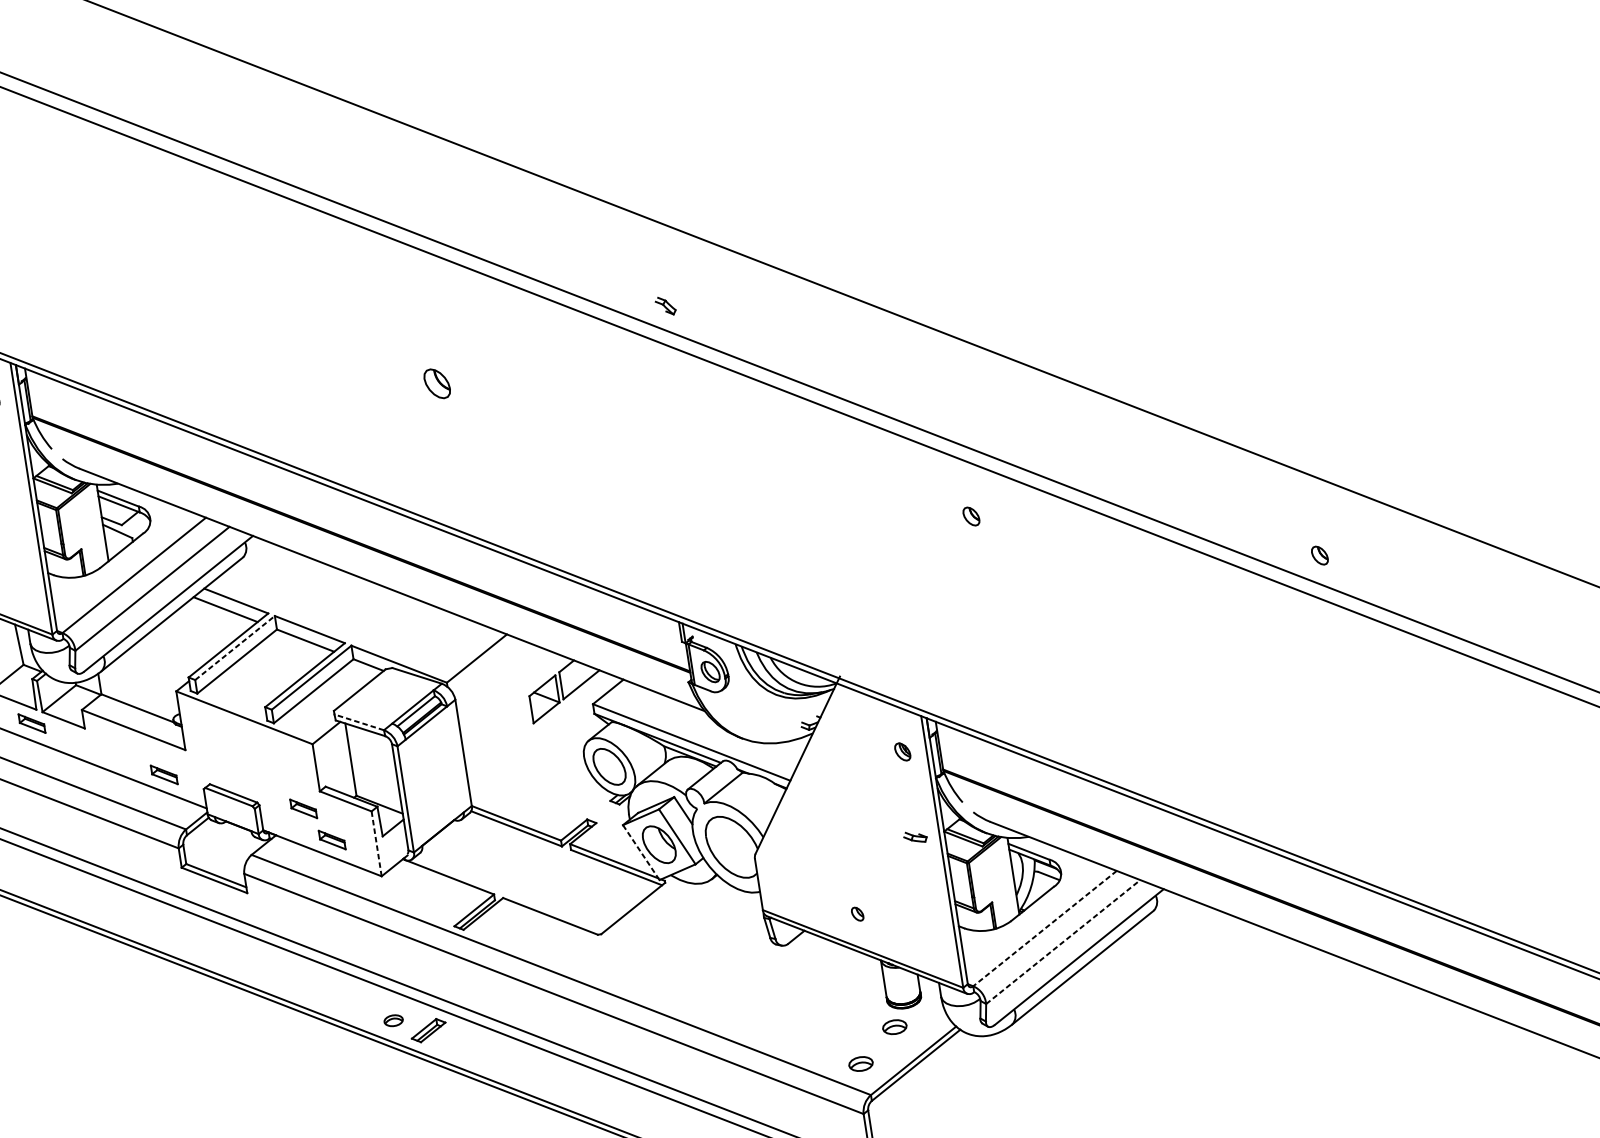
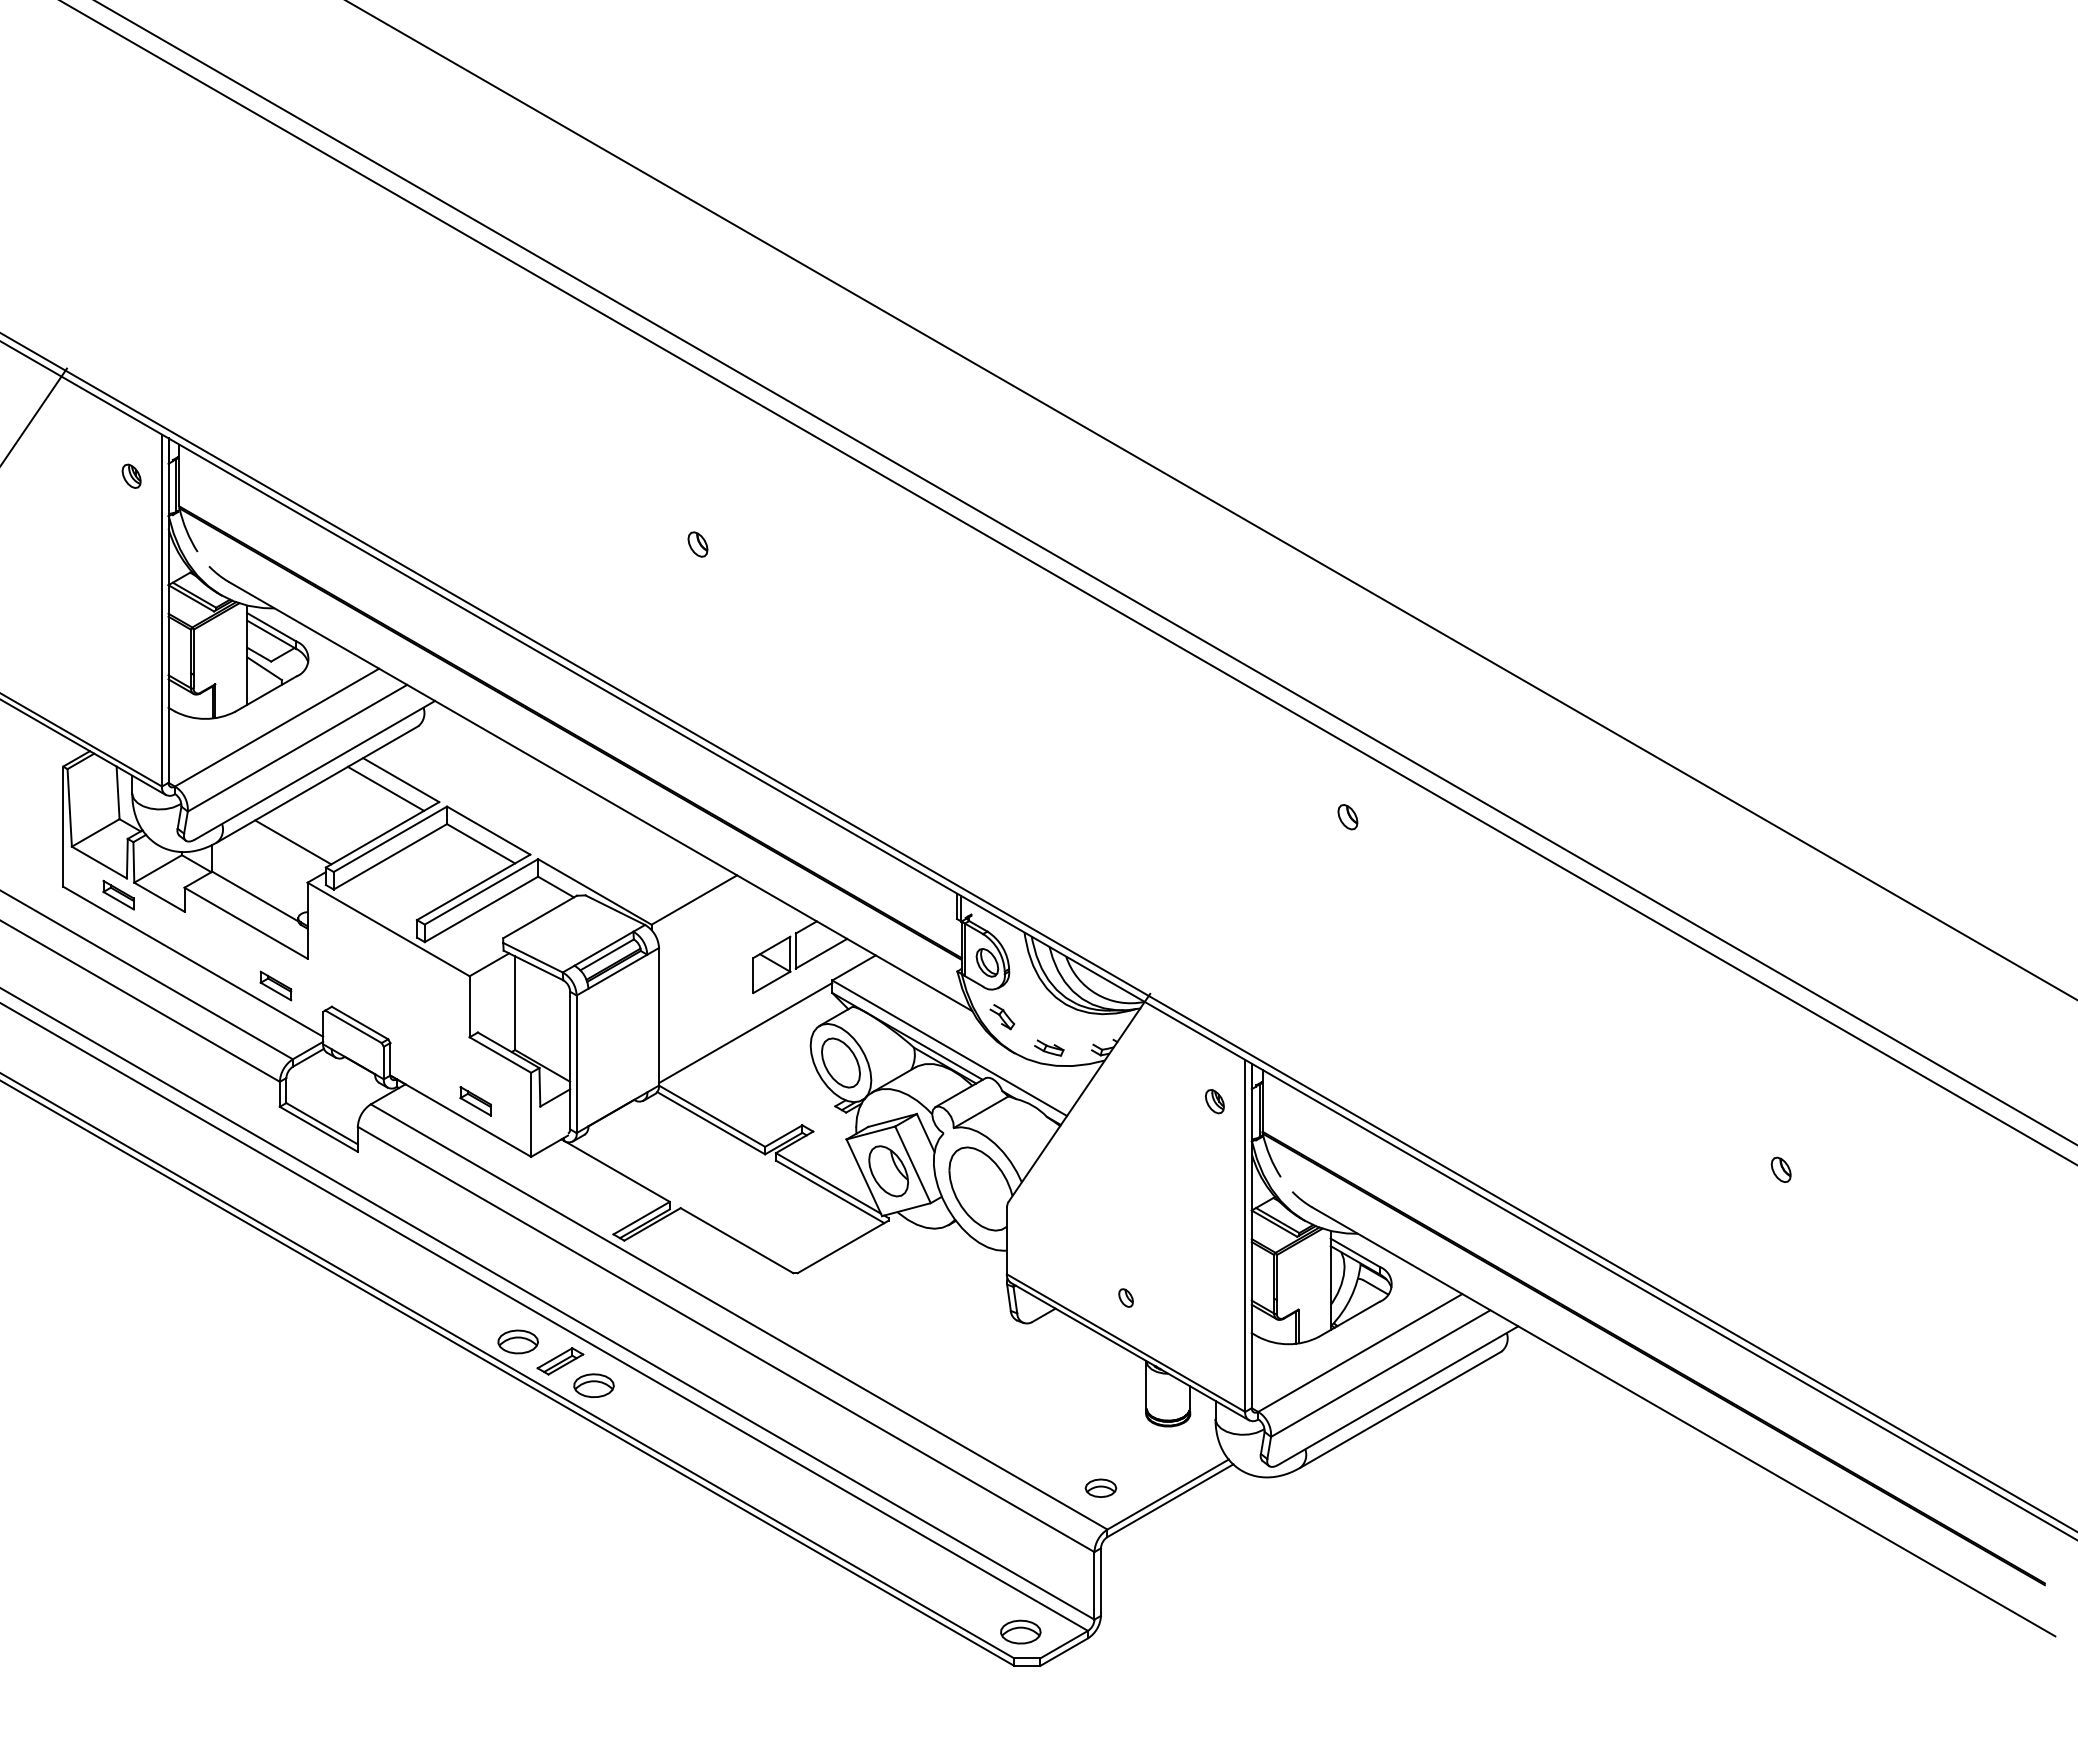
part: (665, 306) -> (1002, 1017), moved
part: (436, 383) -> (697, 544), size x0.62
part: (1319, 555) -> (1780, 1169), moved
line: (235, 648) -> (390, 839), dashed -> solid
line: (160, 662) -> (293, 842), added
line: (358, 722) -> (532, 957), dashed -> solid
line: (532, 755) -> (745, 1033), added
part: (303, 809) -> (445, 1056), removed
part: (915, 836) -> (1049, 1047), moved
line: (376, 843) -> (531, 1114), dashed -> solid
line: (641, 853) -> (864, 1178), dashed -> solid
line: (1045, 928) -> (1360, 1352), dashed -> solid
line: (1063, 942) -> (1380, 1373), dashed -> solid
part: (393, 1020) -> (517, 1341), size x1.67
part: (894, 1026) -> (1150, 1447), removed
part: (457, 1045) -> (593, 1385), added

